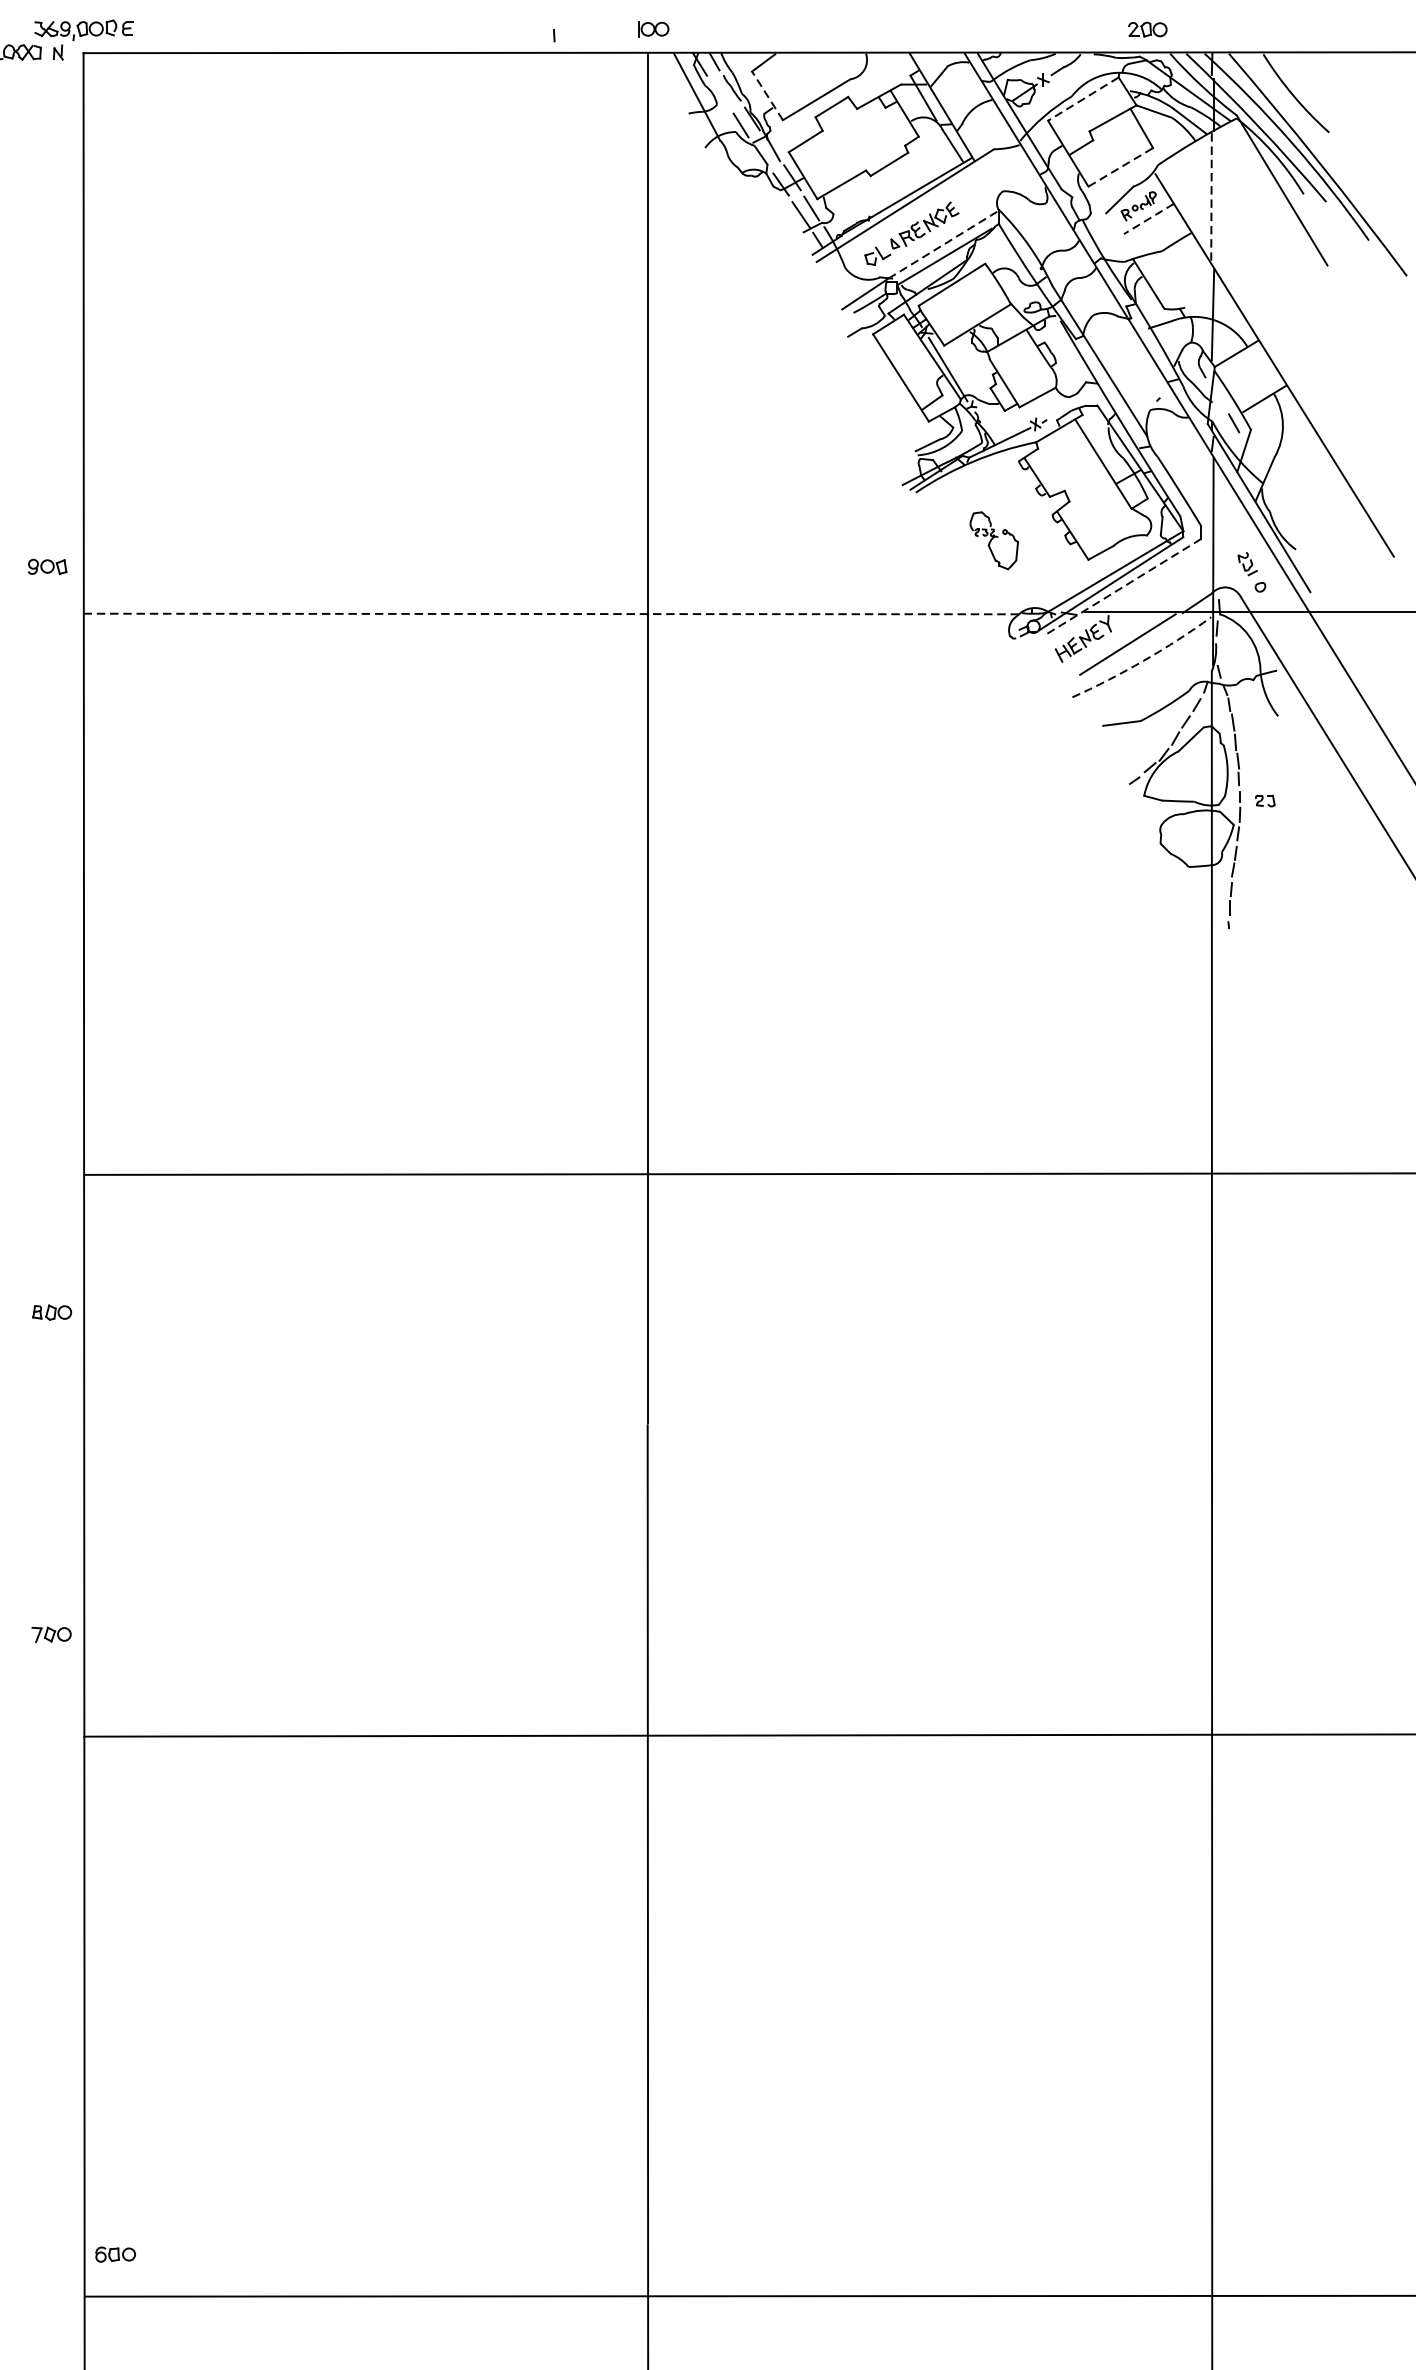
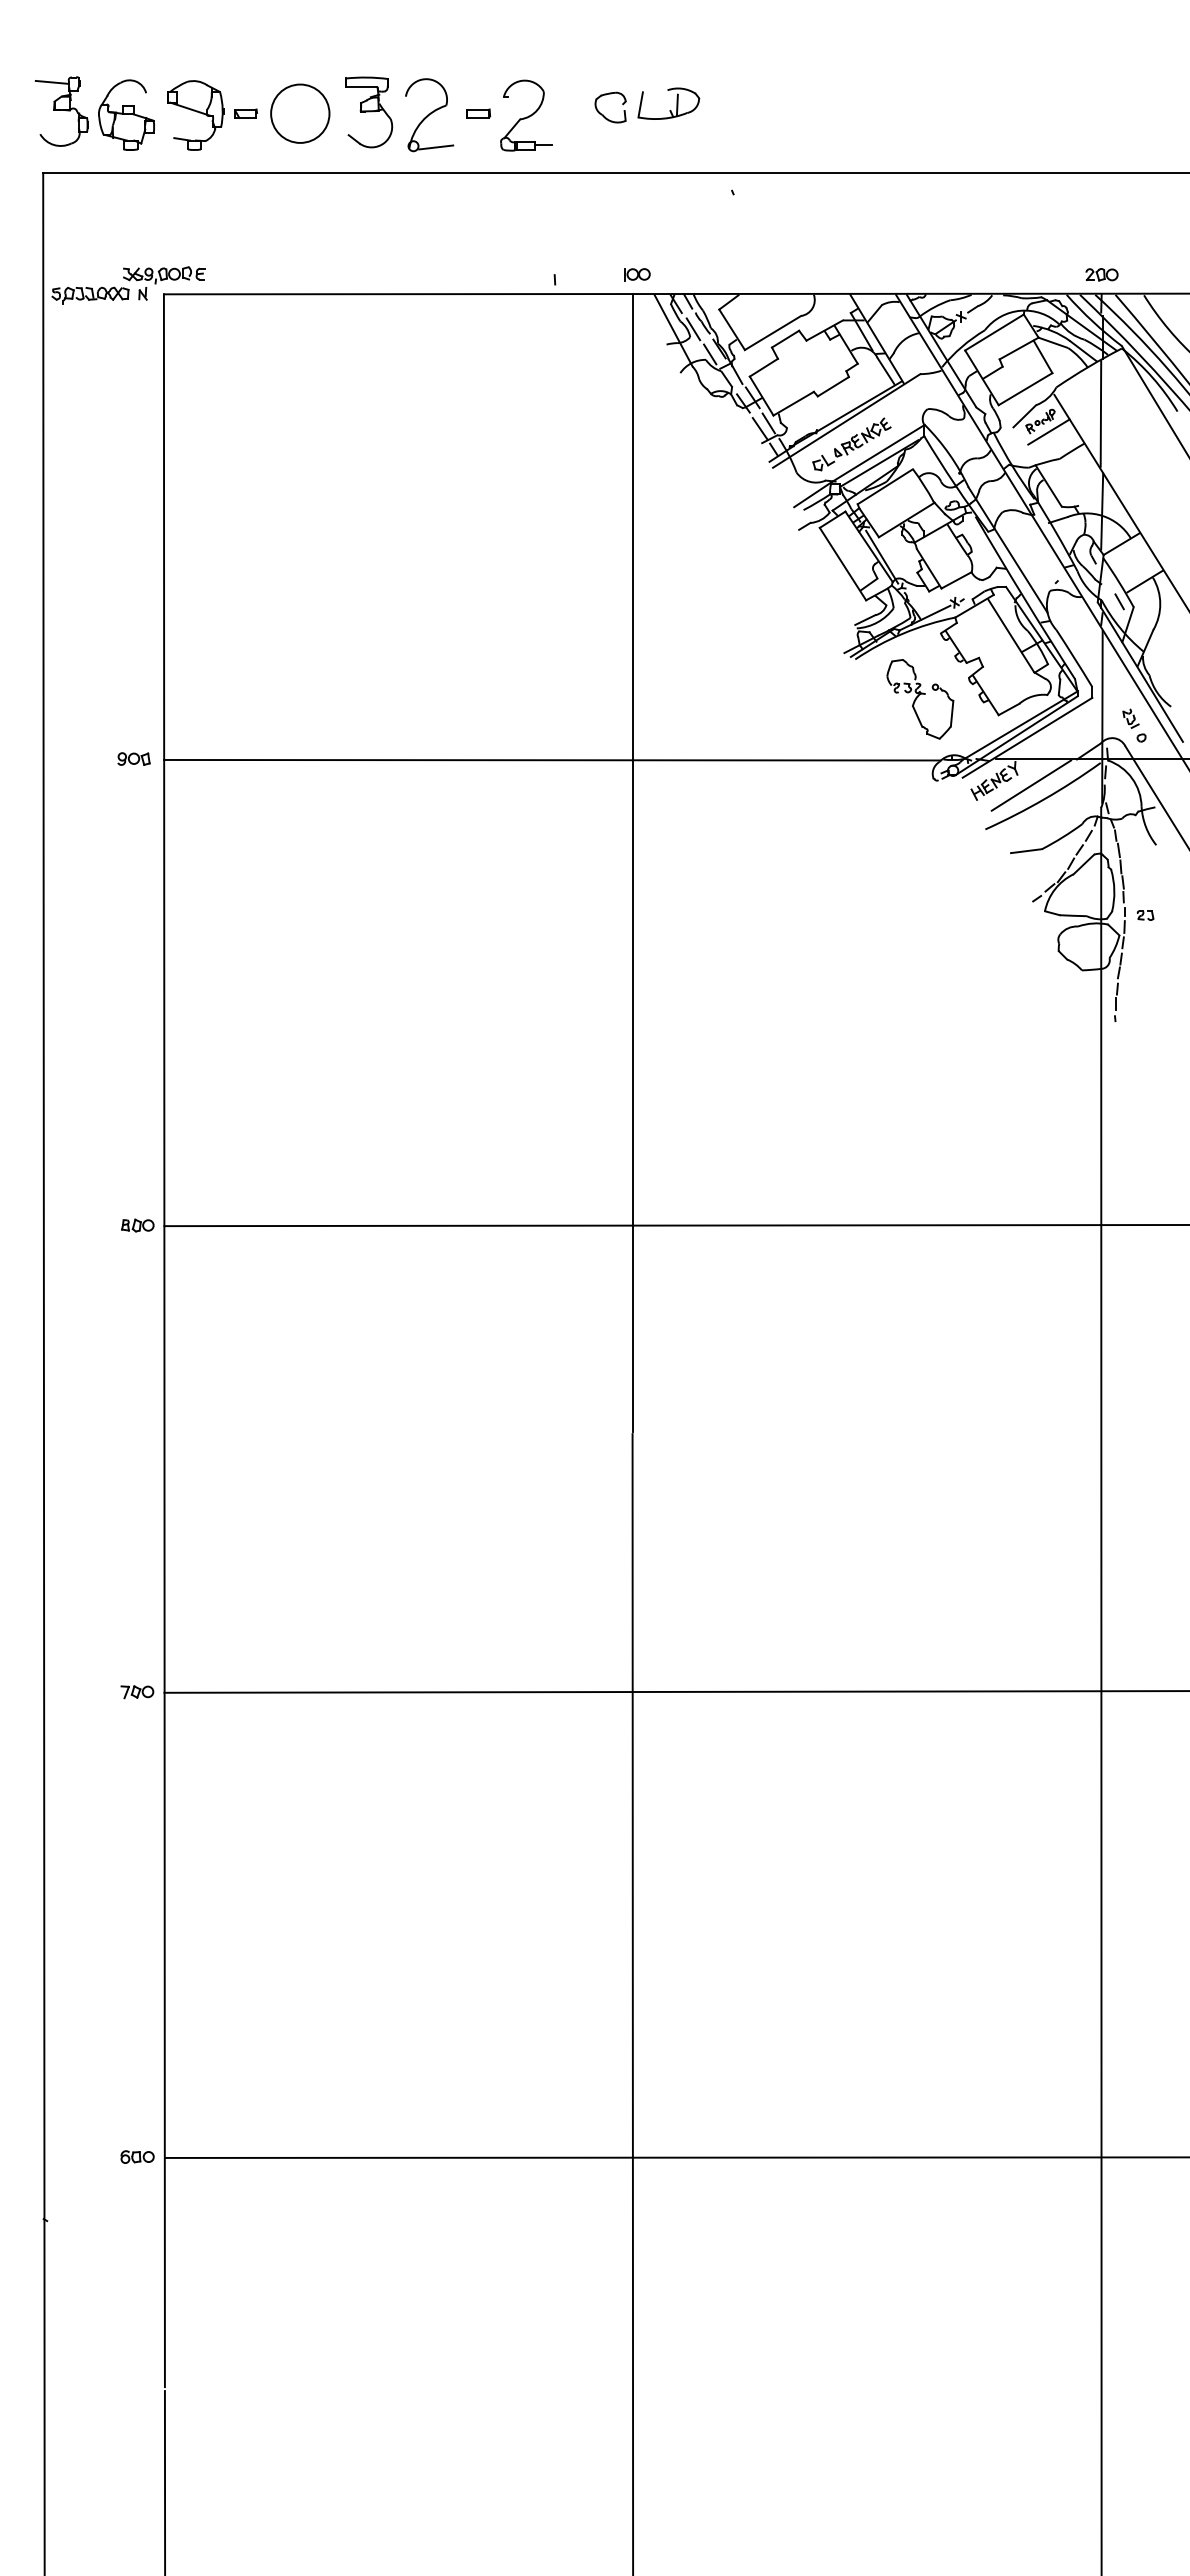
part: (1147, 29) -> (1101, 274), moved
line: (721, 95) -> (693, 329), added
line: (767, 95) -> (732, 329), dashed -> solid
line: (1083, 99) -> (994, 332), dashed -> solid
line: (1120, 166) -> (1025, 388), dashed -> solid
line: (1210, 196) -> (1100, 413), dashed -> solid
line: (1148, 219) -> (1048, 432), dashed -> solid
line: (944, 243) -> (879, 452), dashed -> solid
part: (994, 540) -> (920, 699), size x1.67
part: (46, 566) -> (133, 758), moved
line: (1123, 587) -> (1027, 738), dashed -> solid
line: (551, 614) -> (552, 760), dashed -> solid
arc: (1143, 661) -> (1044, 799), dashed -> solid
part: (51, 1312) -> (137, 1225), moved
part: (51, 1635) -> (137, 1692), moved
part: (115, 2253) -> (137, 2156), moved

